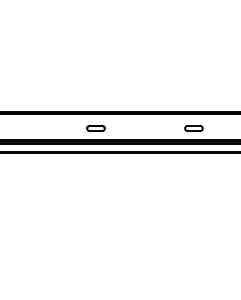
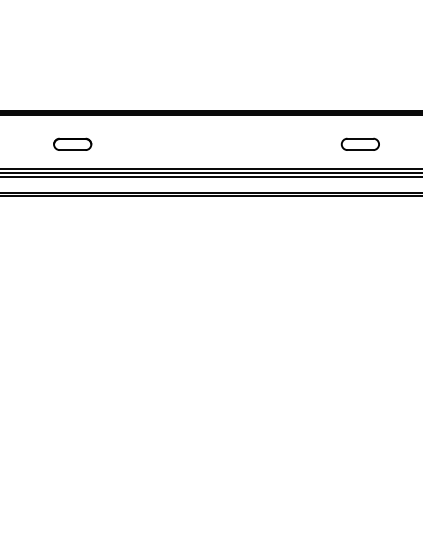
part: (193, 127) -> (359, 142), moved
part: (95, 128) -> (71, 144), moved

